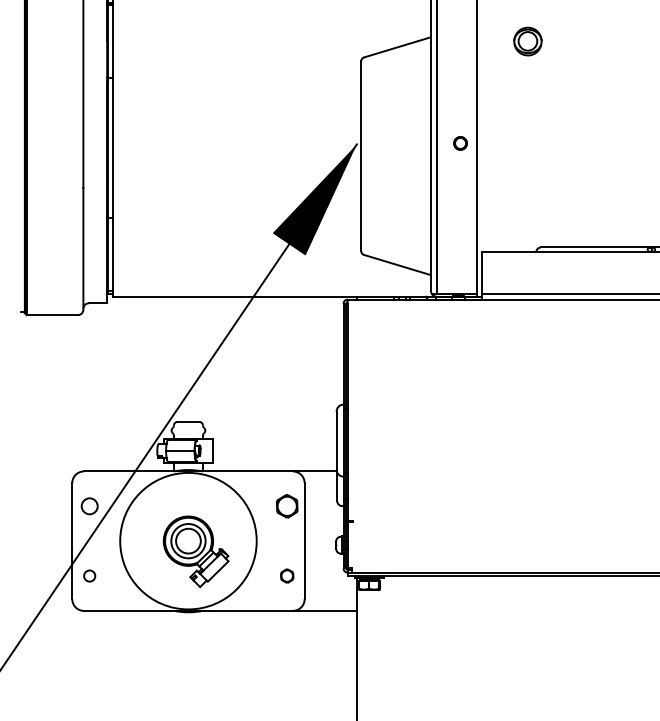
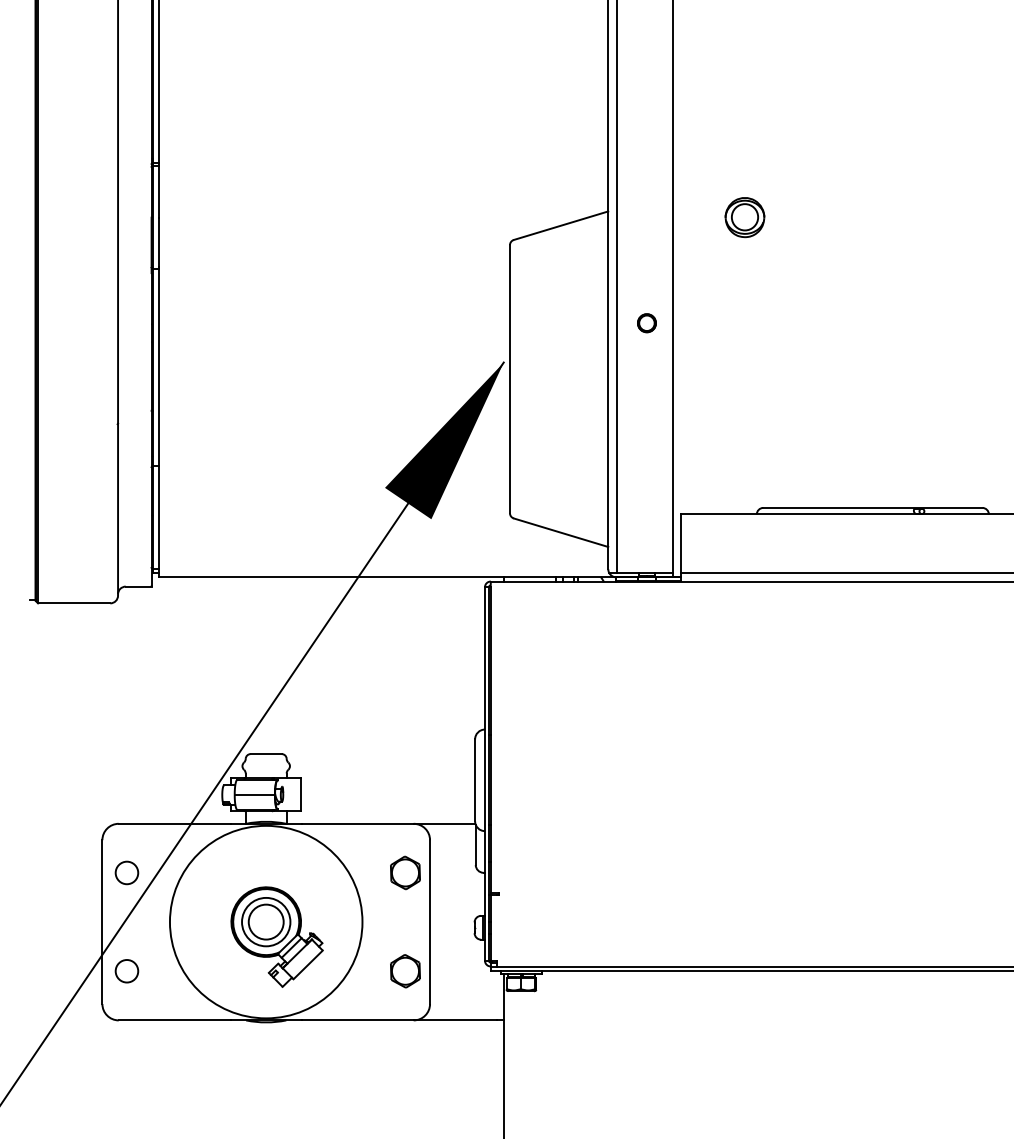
circle: (460, 143) -> (646, 323), moved
circle: (89, 576) -> (126, 971), size x1.43
part: (287, 576) -> (405, 971), size x1.67

